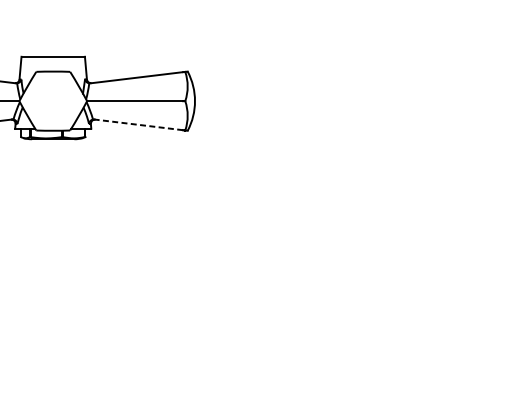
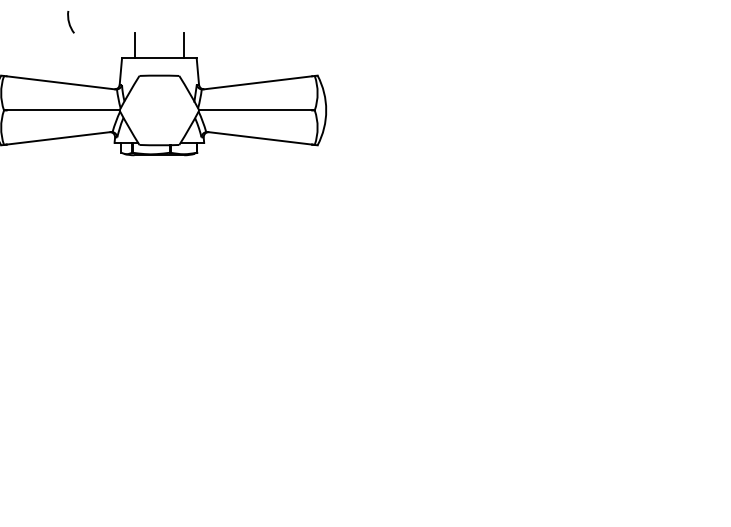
line: (32, 45) -> (134, 45), added
line: (74, 45) -> (184, 45), added
line: (138, 125) -> (259, 138), dashed -> solid

